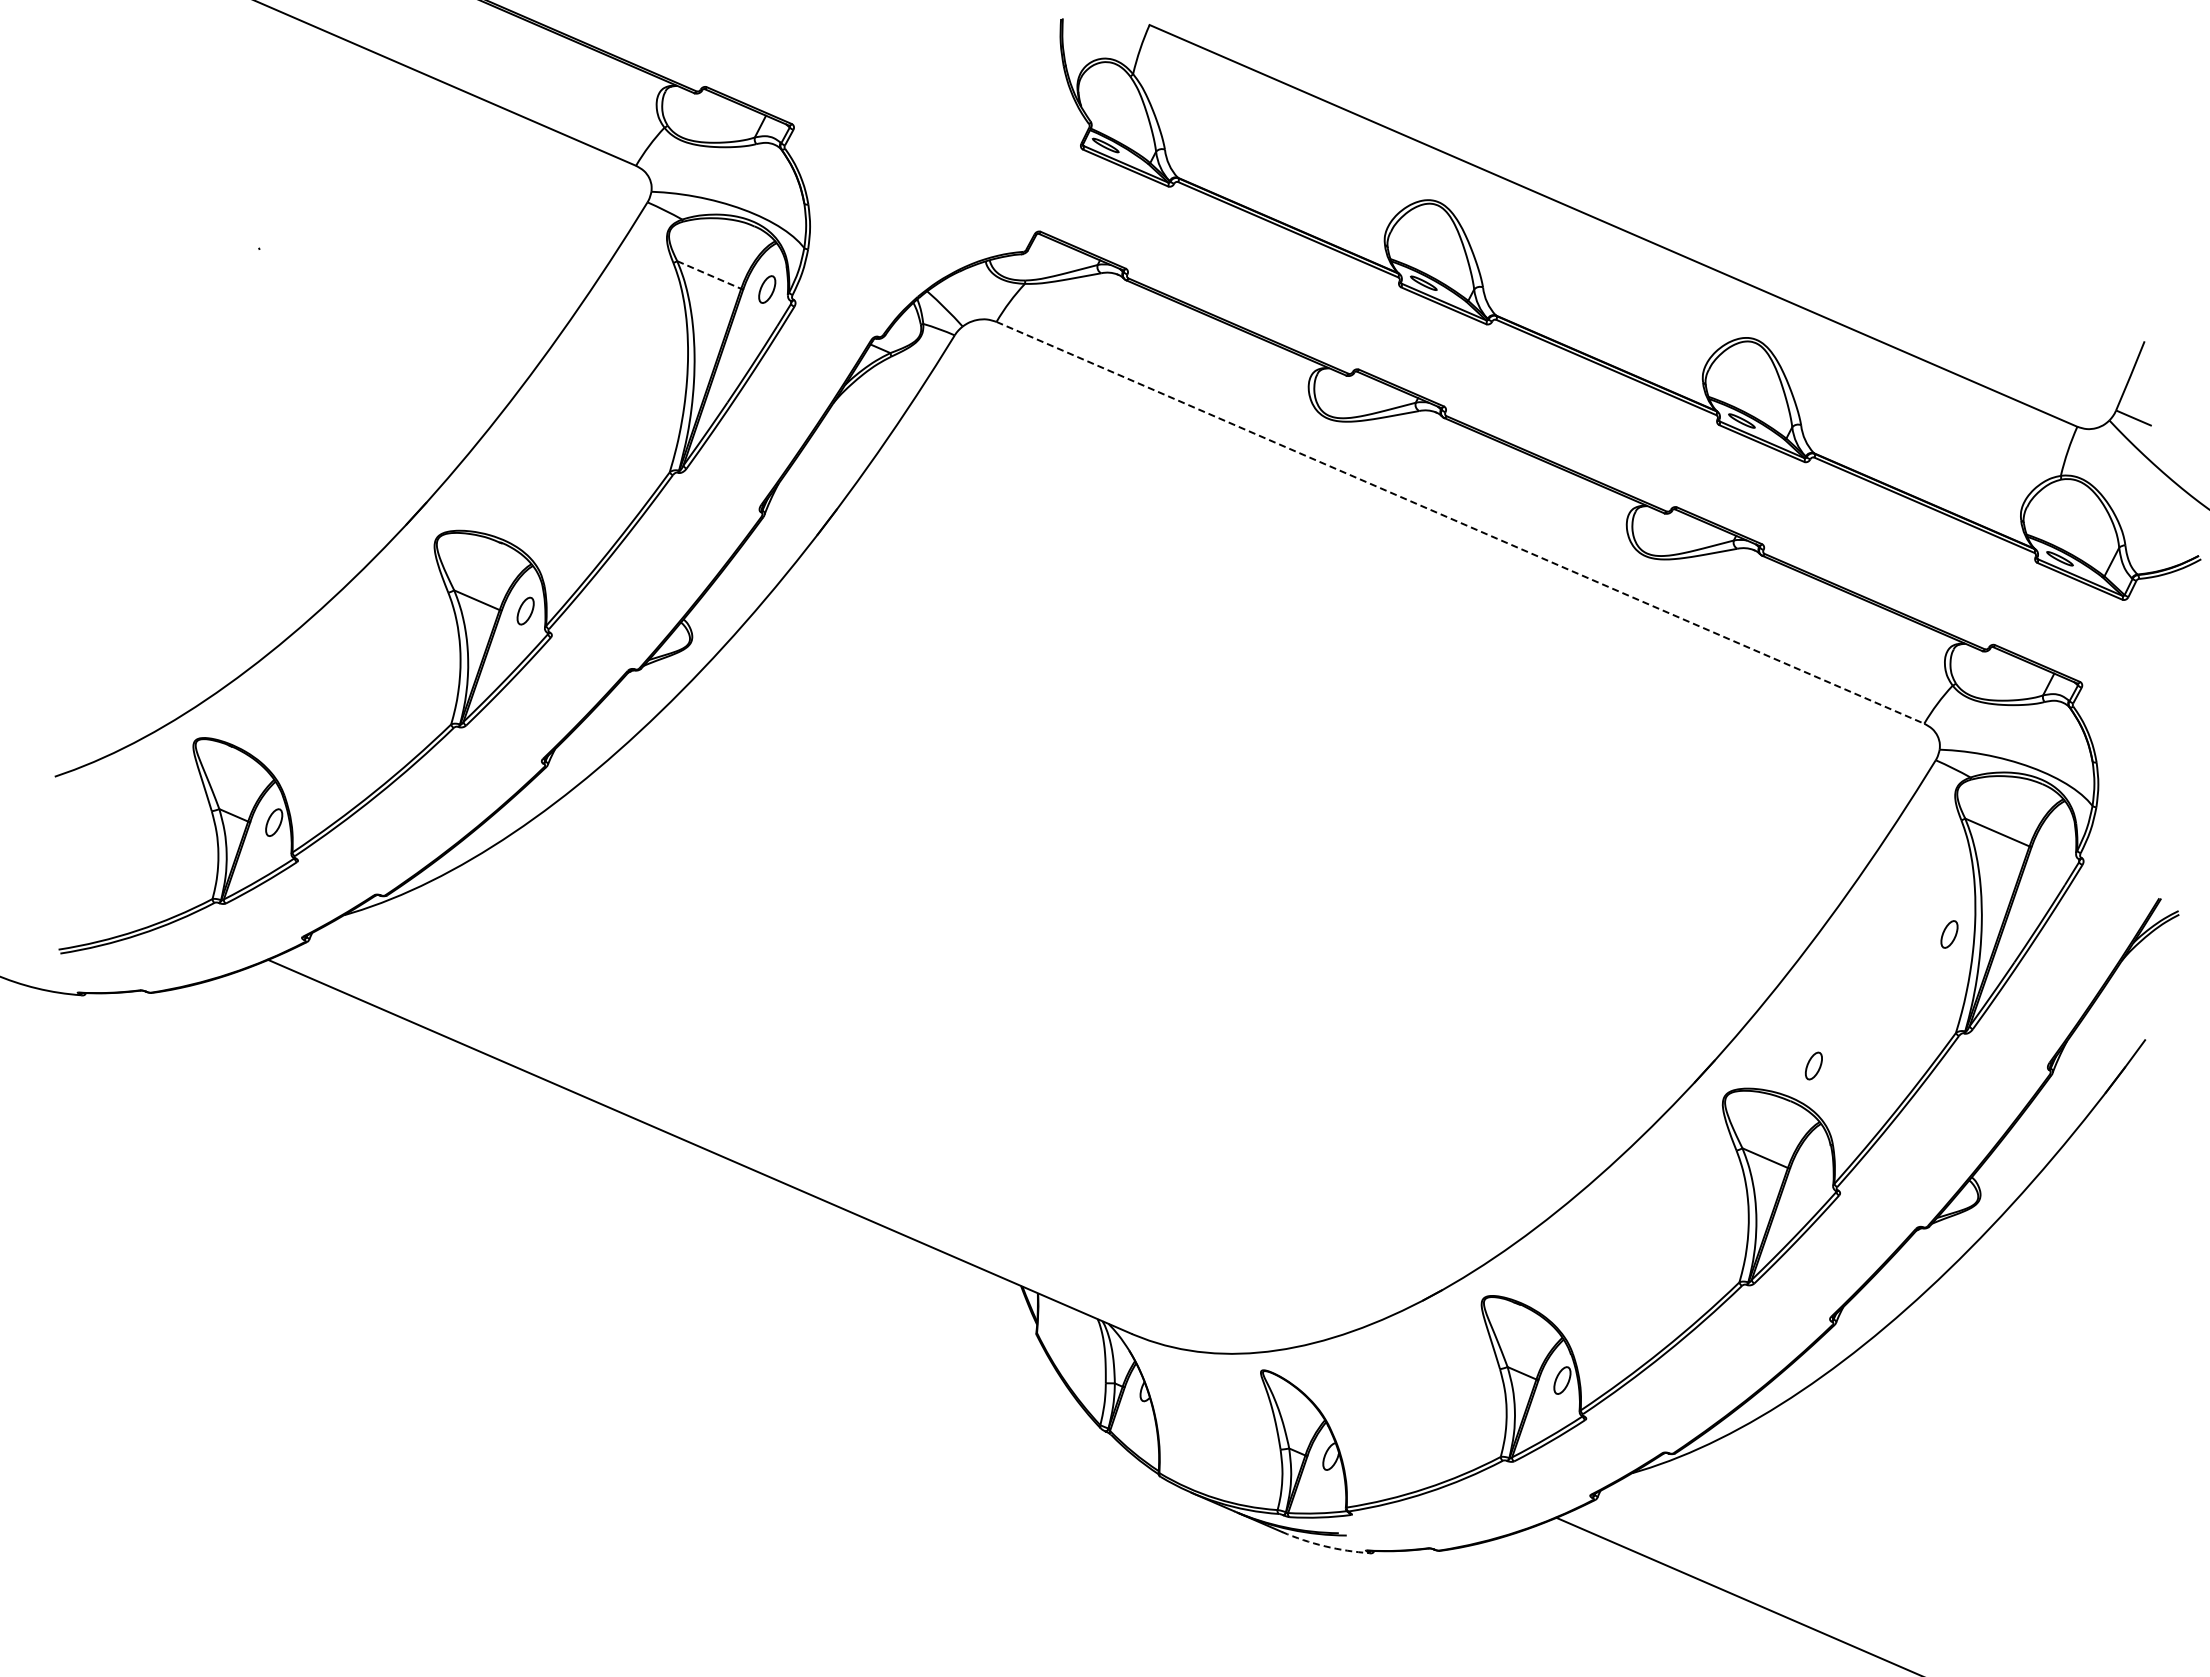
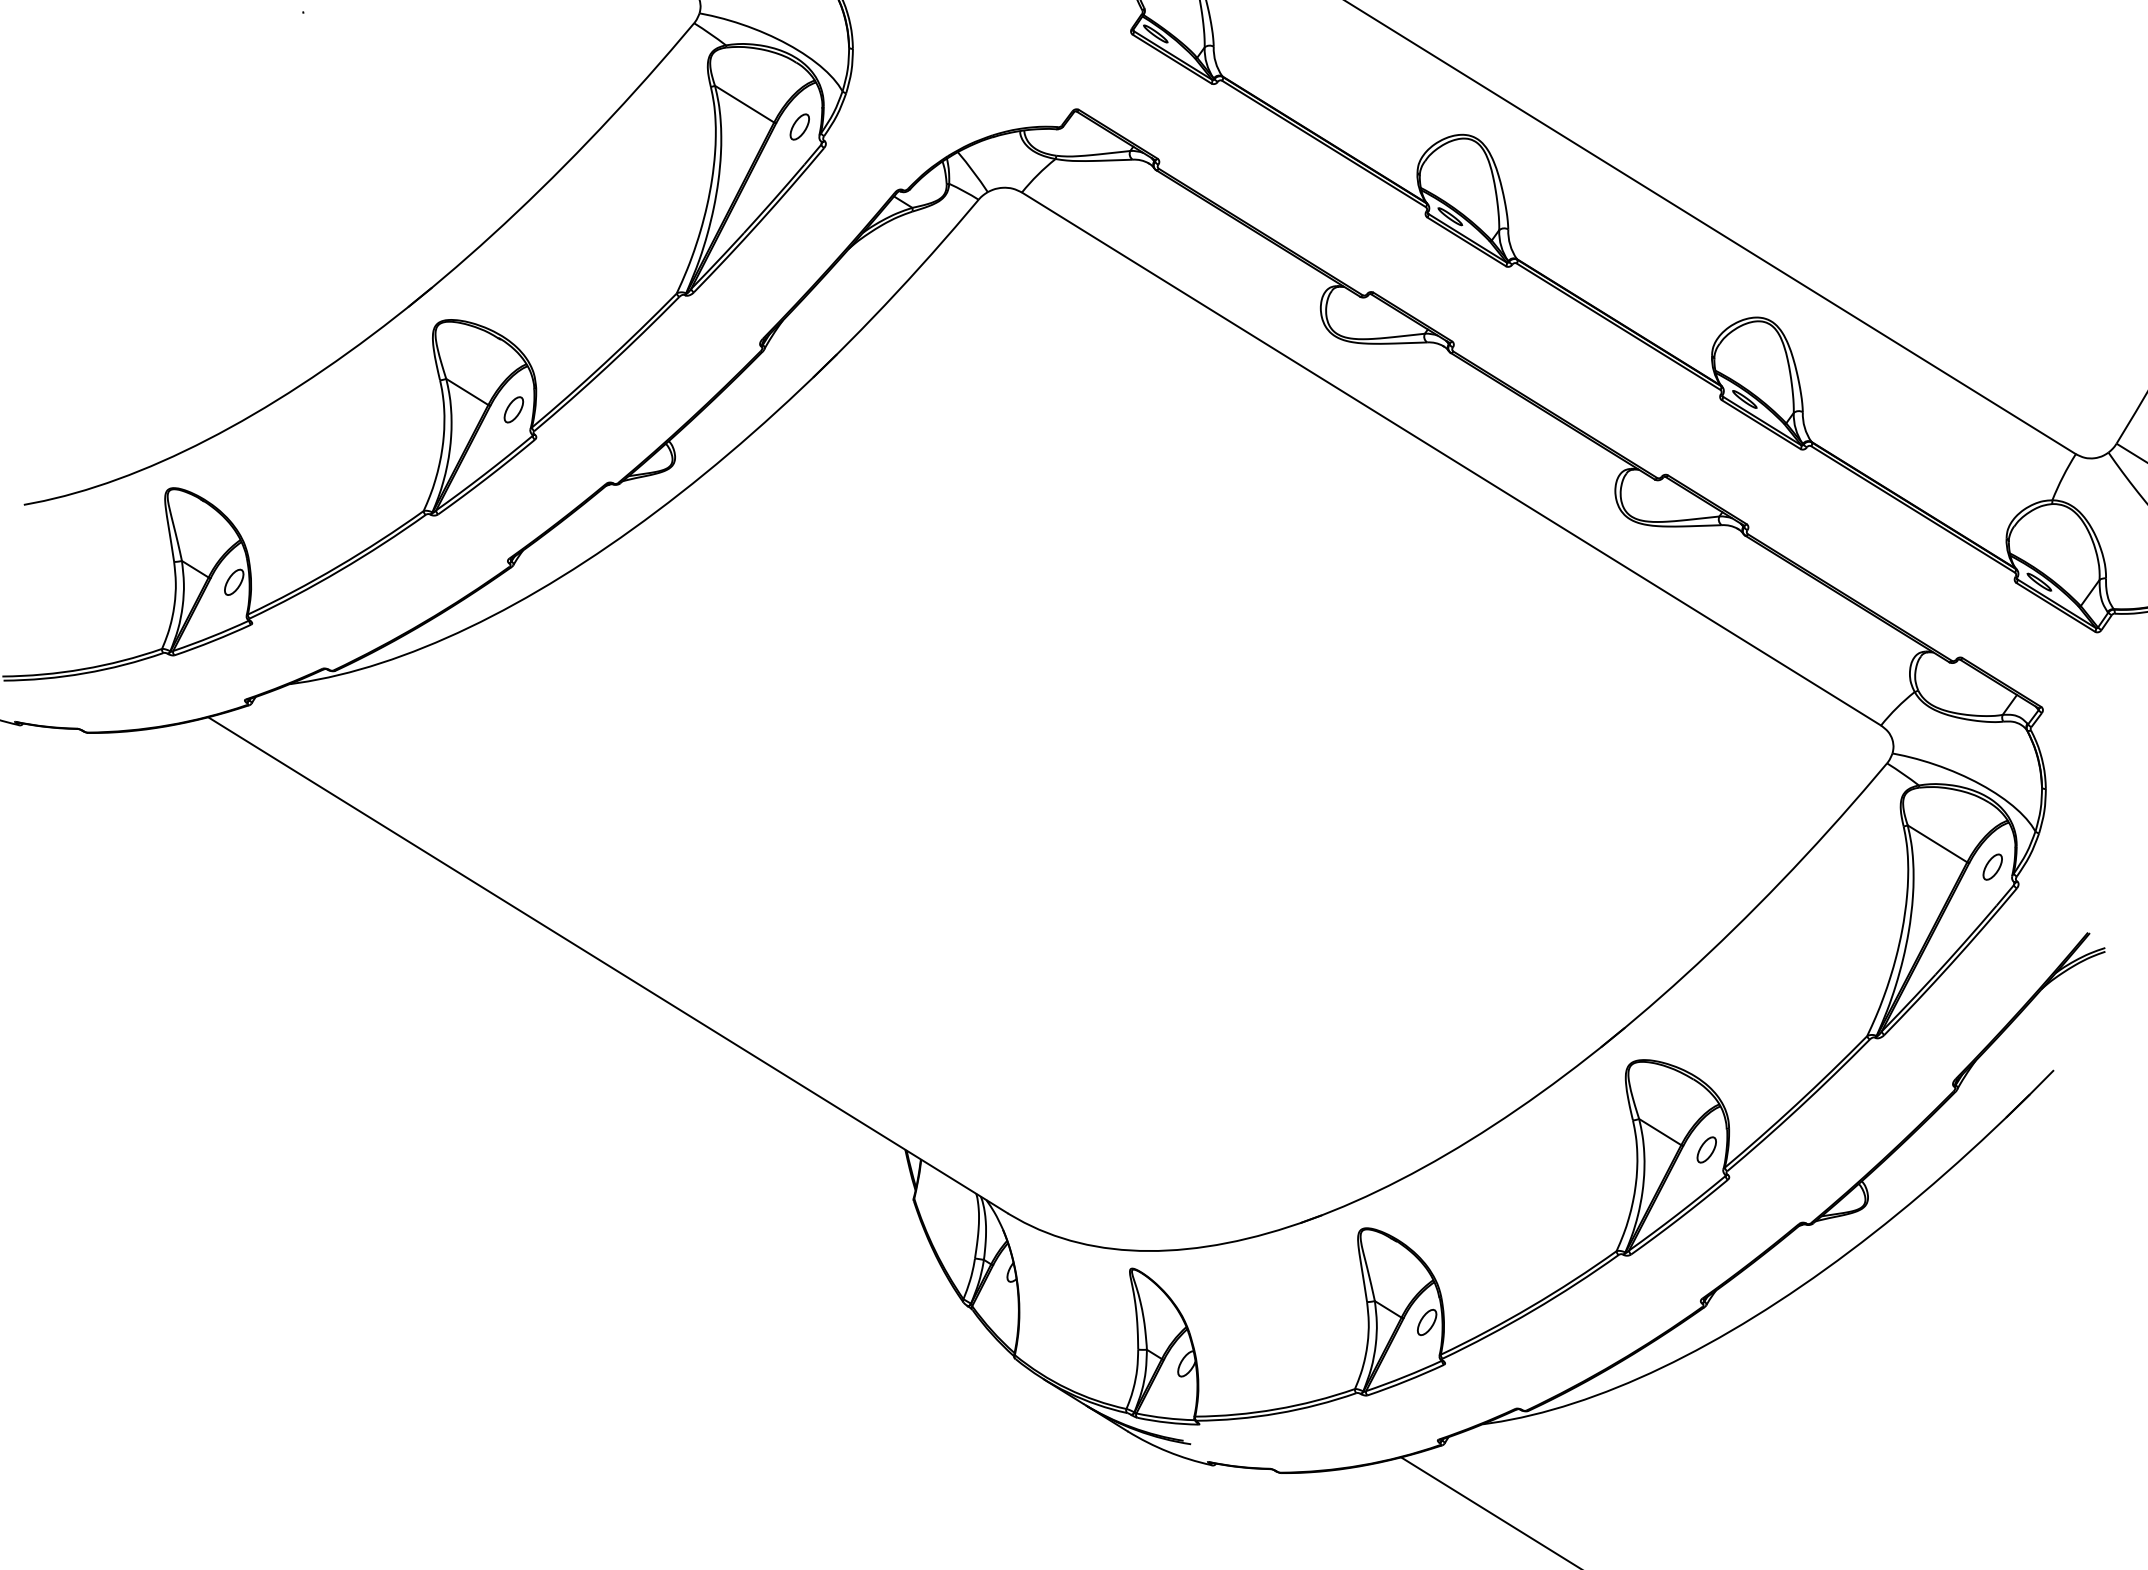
line: (709, 275) -> (744, 104), dashed -> solid
line: (1460, 522) -> (1451, 458), dashed -> solid
part: (1949, 934) -> (1992, 867), moved
part: (1813, 1065) -> (1706, 1149), moved
arc: (1324, 1546) -> (1167, 1451), dashed -> solid

